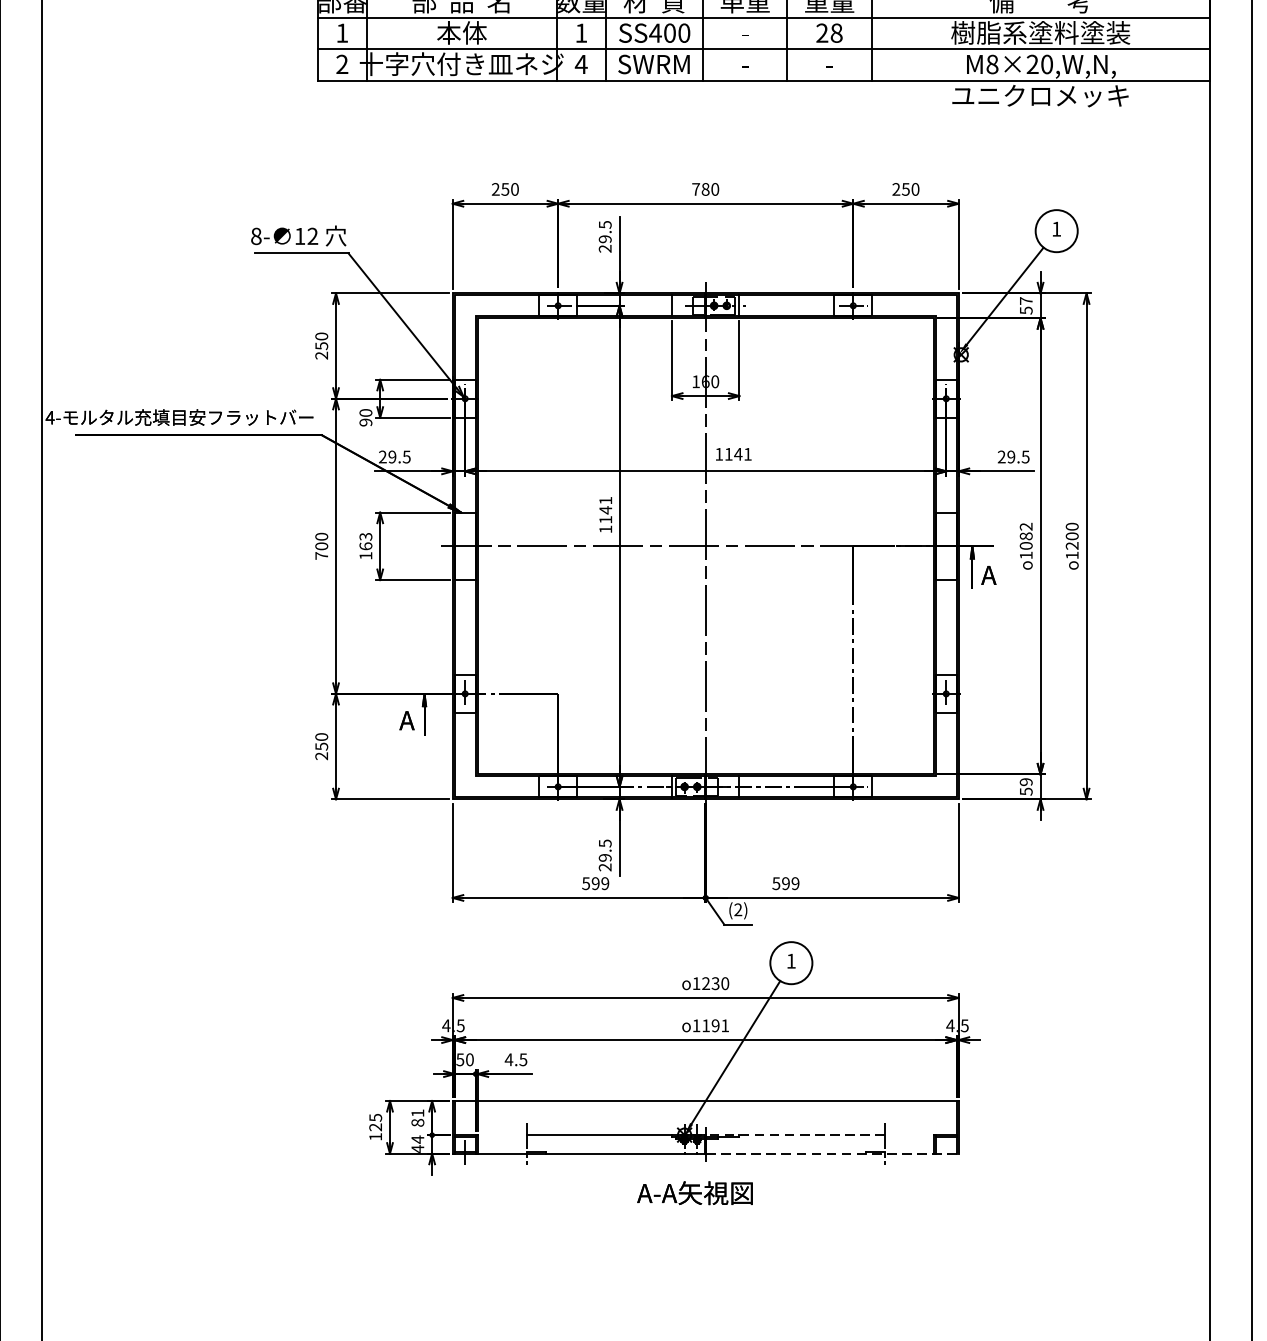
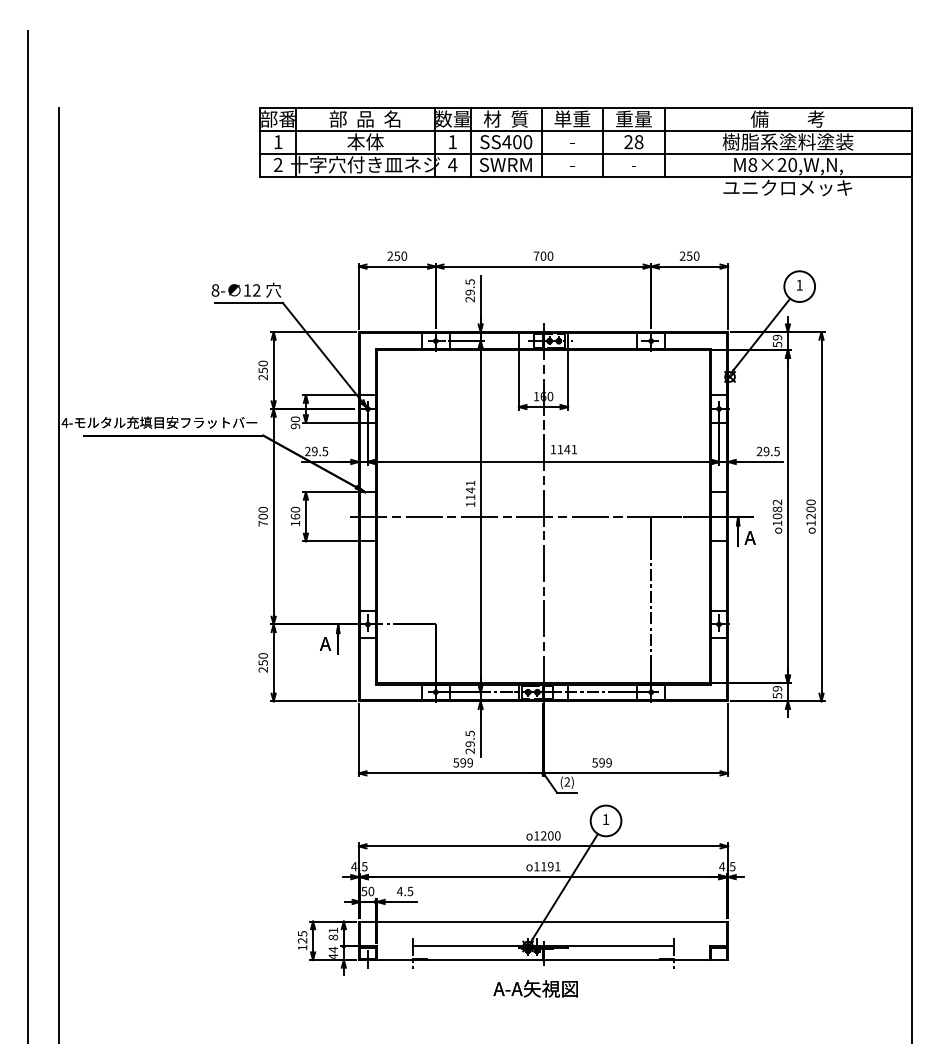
text: (705, 189) -> (543, 256), 780 -> 700
text: (1026, 300) -> (777, 337), 57 -> 59
text: (365, 536) -> (295, 509), 163 -> 160
text: (715, 983) -> (550, 835), 1230 -> 1200
line: (794, 1135) -> (608, 946), dashed -> solid
line: (833, 1154) -> (636, 960), dashed -> solid

